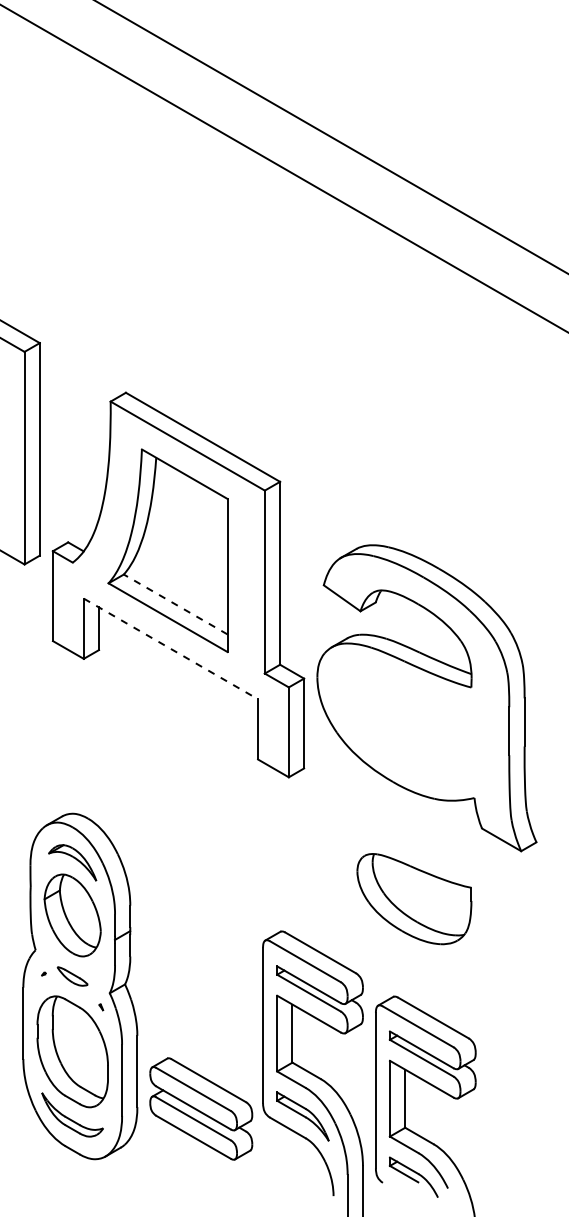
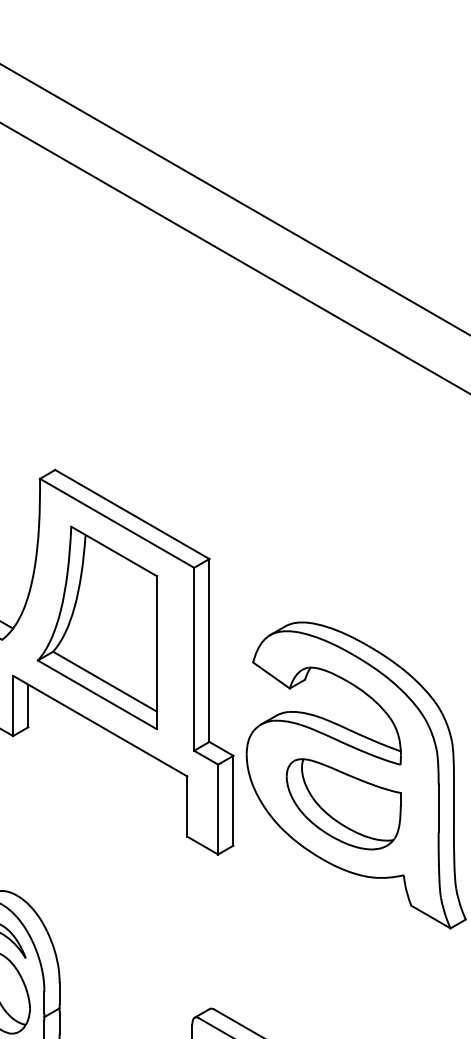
line: (175, 604) -> (104, 681), dashed -> solid
line: (170, 648) -> (99, 725), dashed -> solid
part: (414, 899) -> (343, 804), moved

